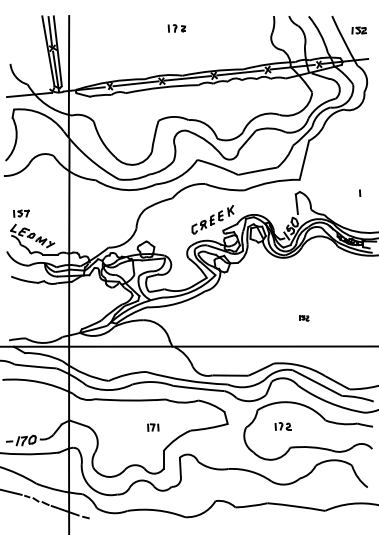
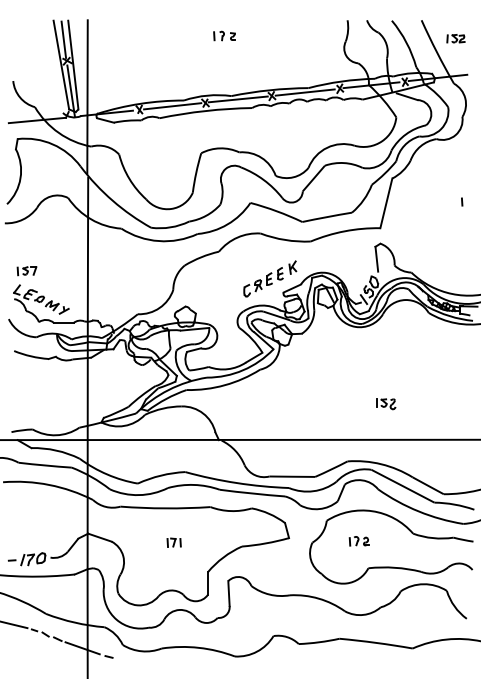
line: (360, 192) -> (462, 201), moved
part: (304, 318) -> (386, 404), size x1.67
part: (153, 427) -> (174, 542), moved

